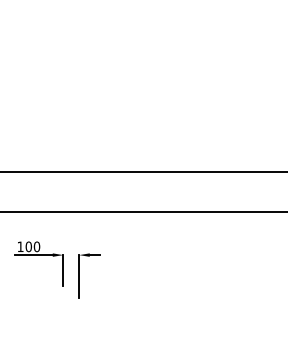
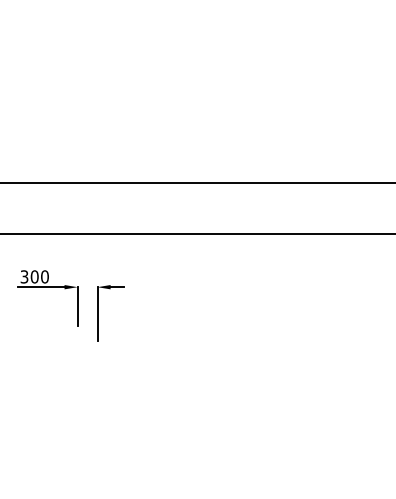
text: (20, 246) -> (24, 276), 100 -> 300

